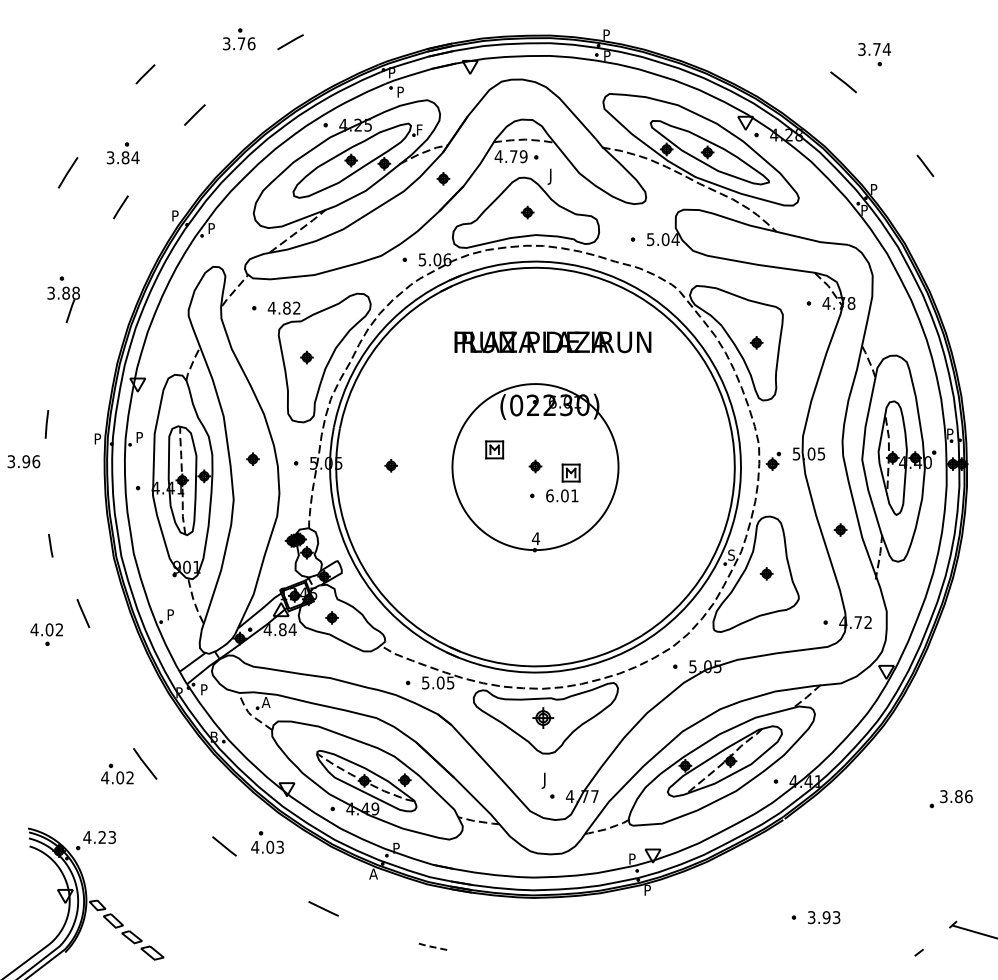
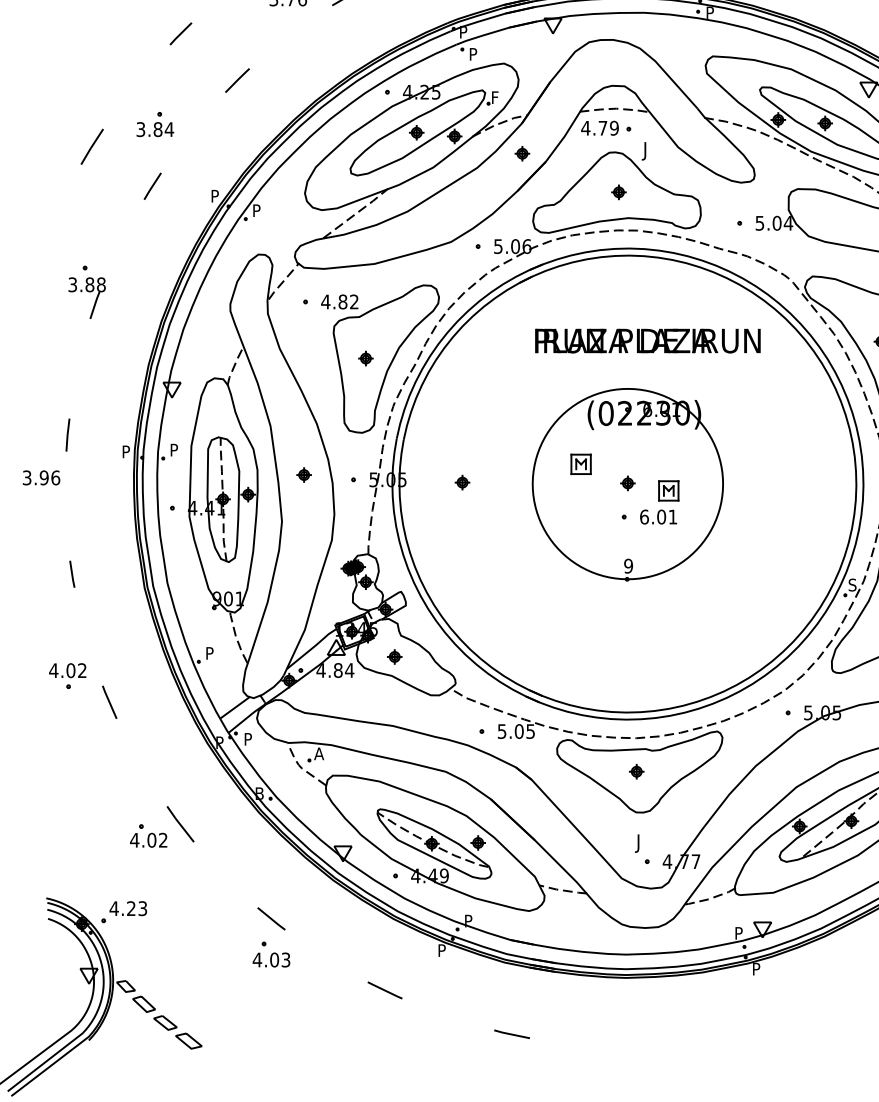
text: (535, 538) -> (627, 565), 4 -> 9
line: (83, 613) -> (109, 702), moved
part: (542, 717) -> (635, 771), size x0.62
part: (267, 842) -> (271, 954), moved
text: (373, 873) -> (442, 949), A -> P
line: (433, 947) -> (510, 1034), dashed -> solid

